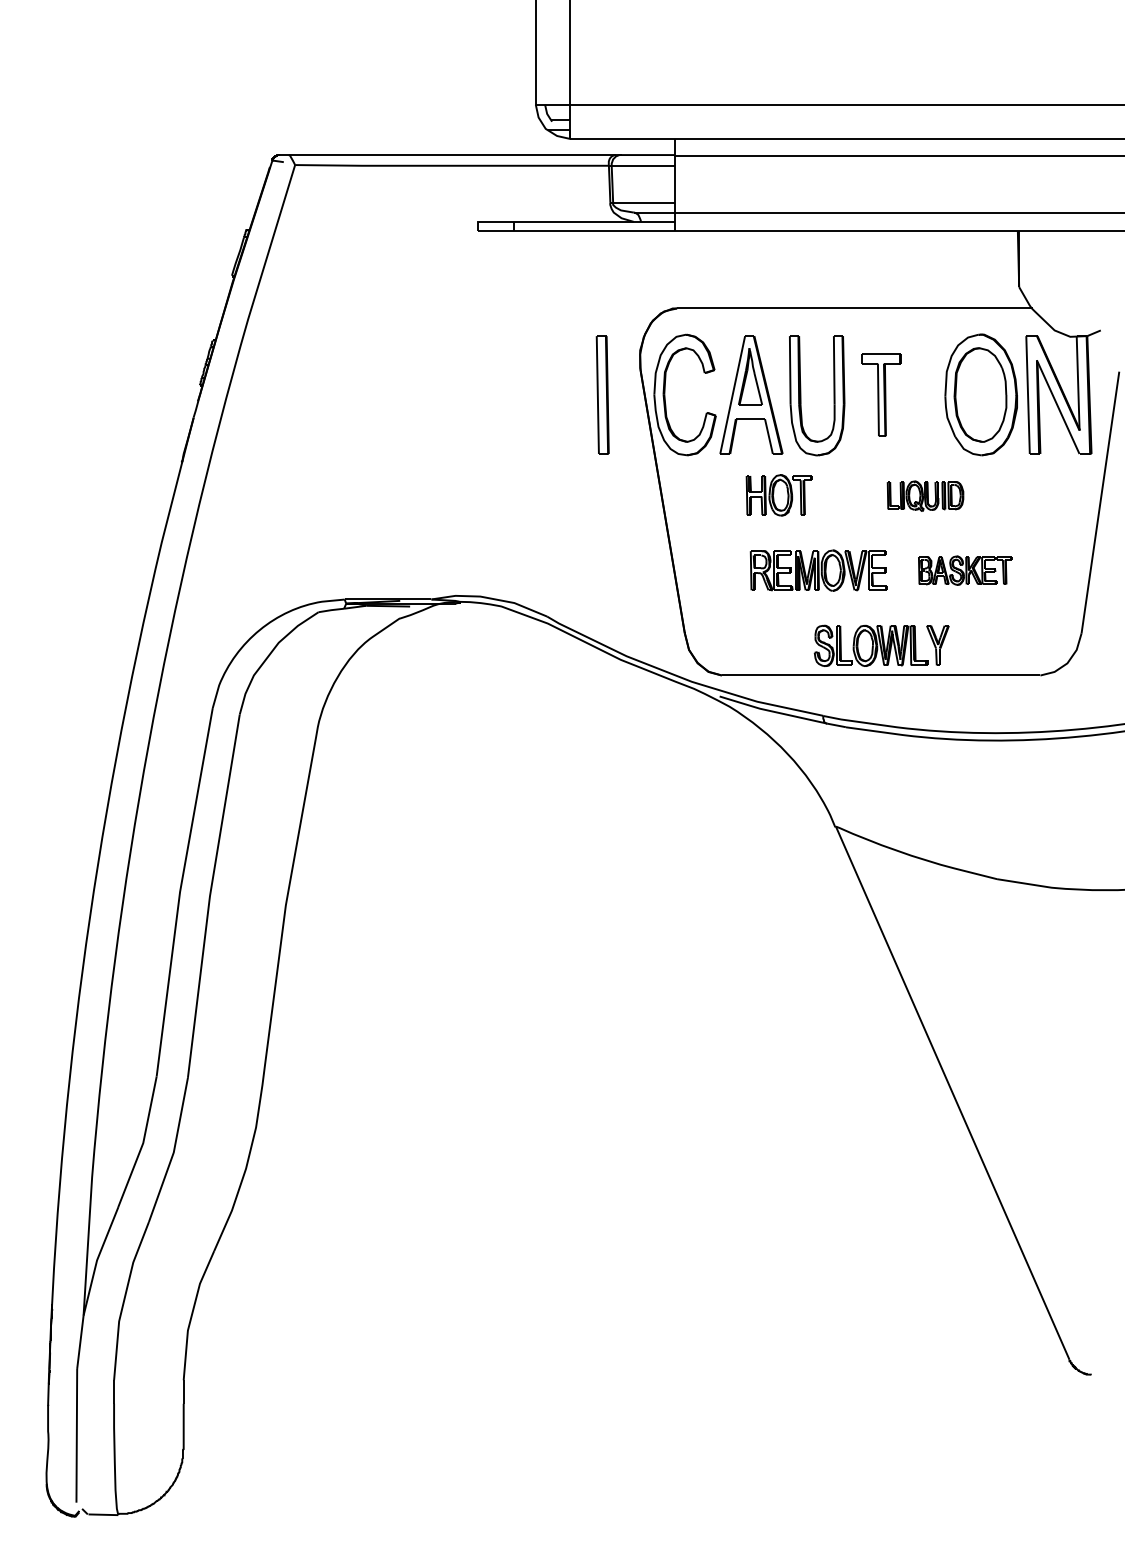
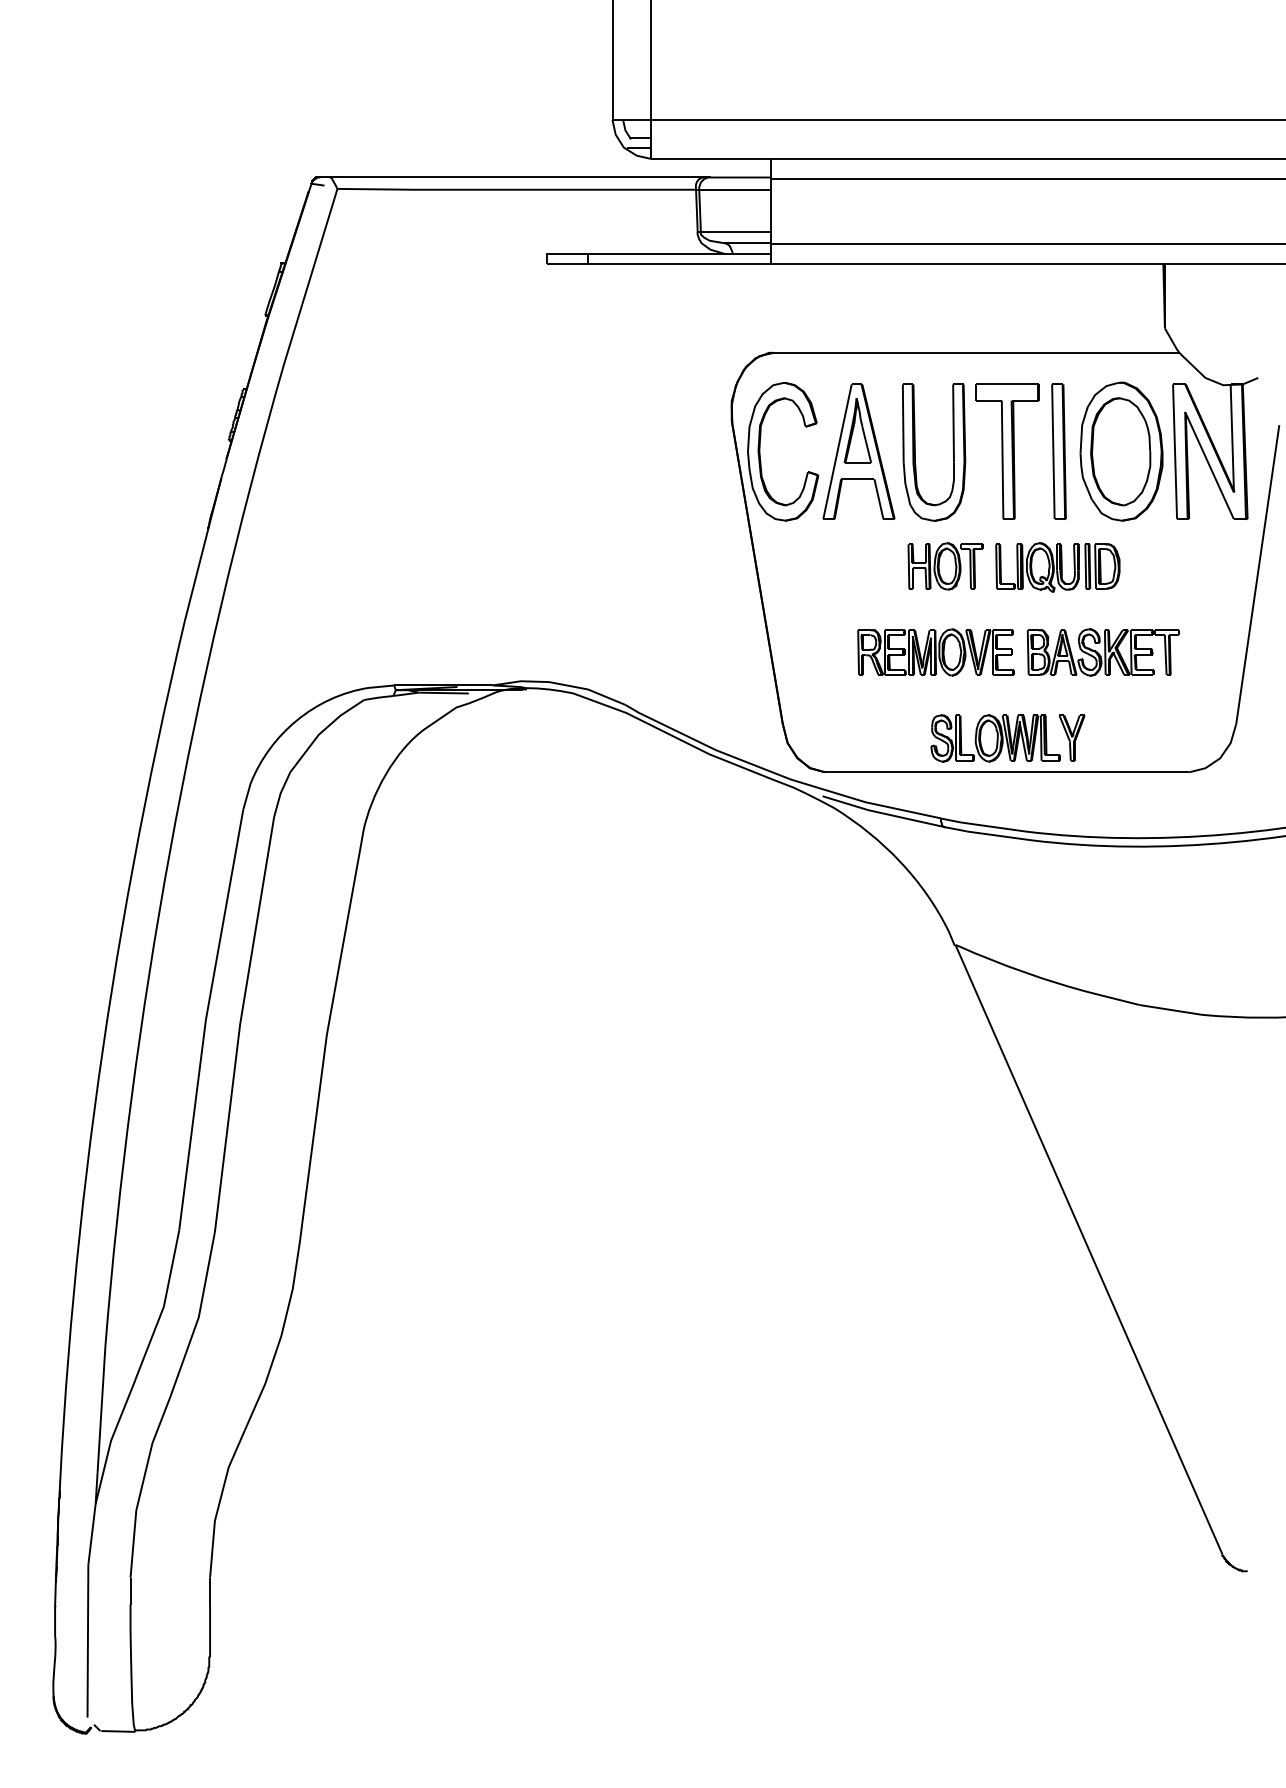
part: (602, 394) -> (1058, 451), moved
part: (881, 394) -> (1007, 451), size x1.43
part: (779, 495) -> (945, 566), moved
part: (925, 496) -> (1057, 567), size x1.43
part: (964, 570) -> (1102, 652), size x1.43

